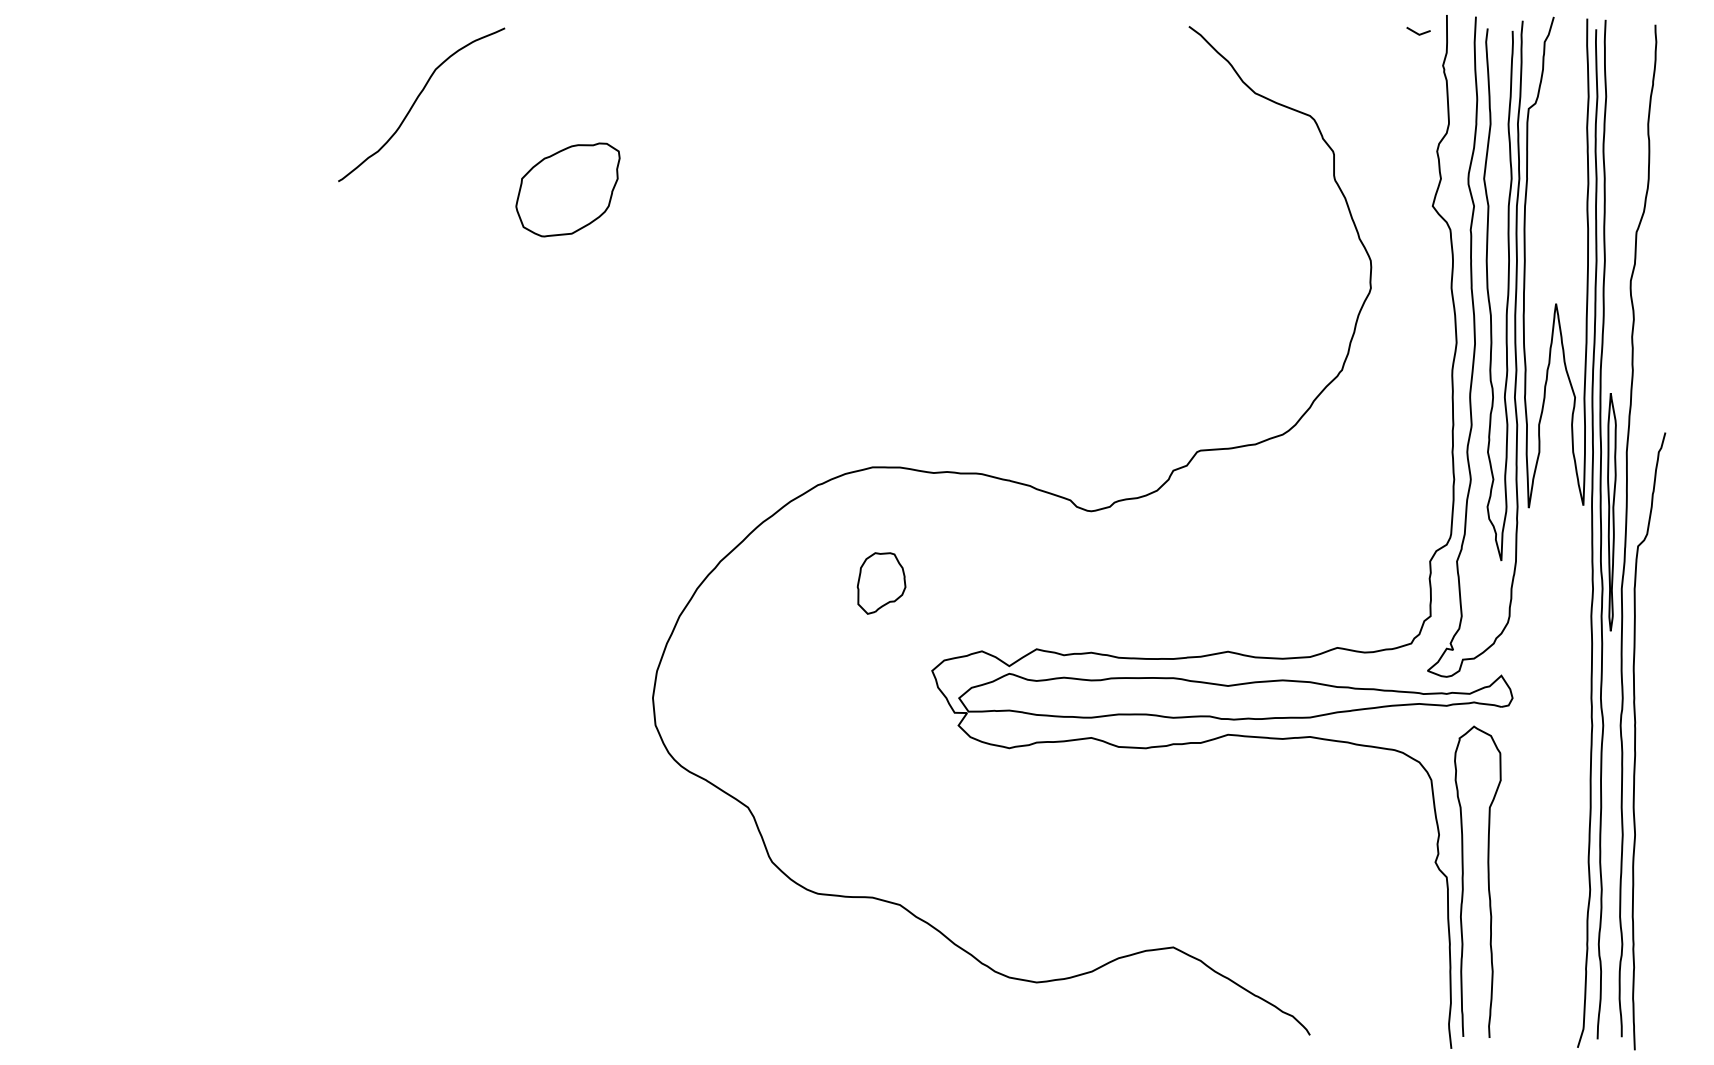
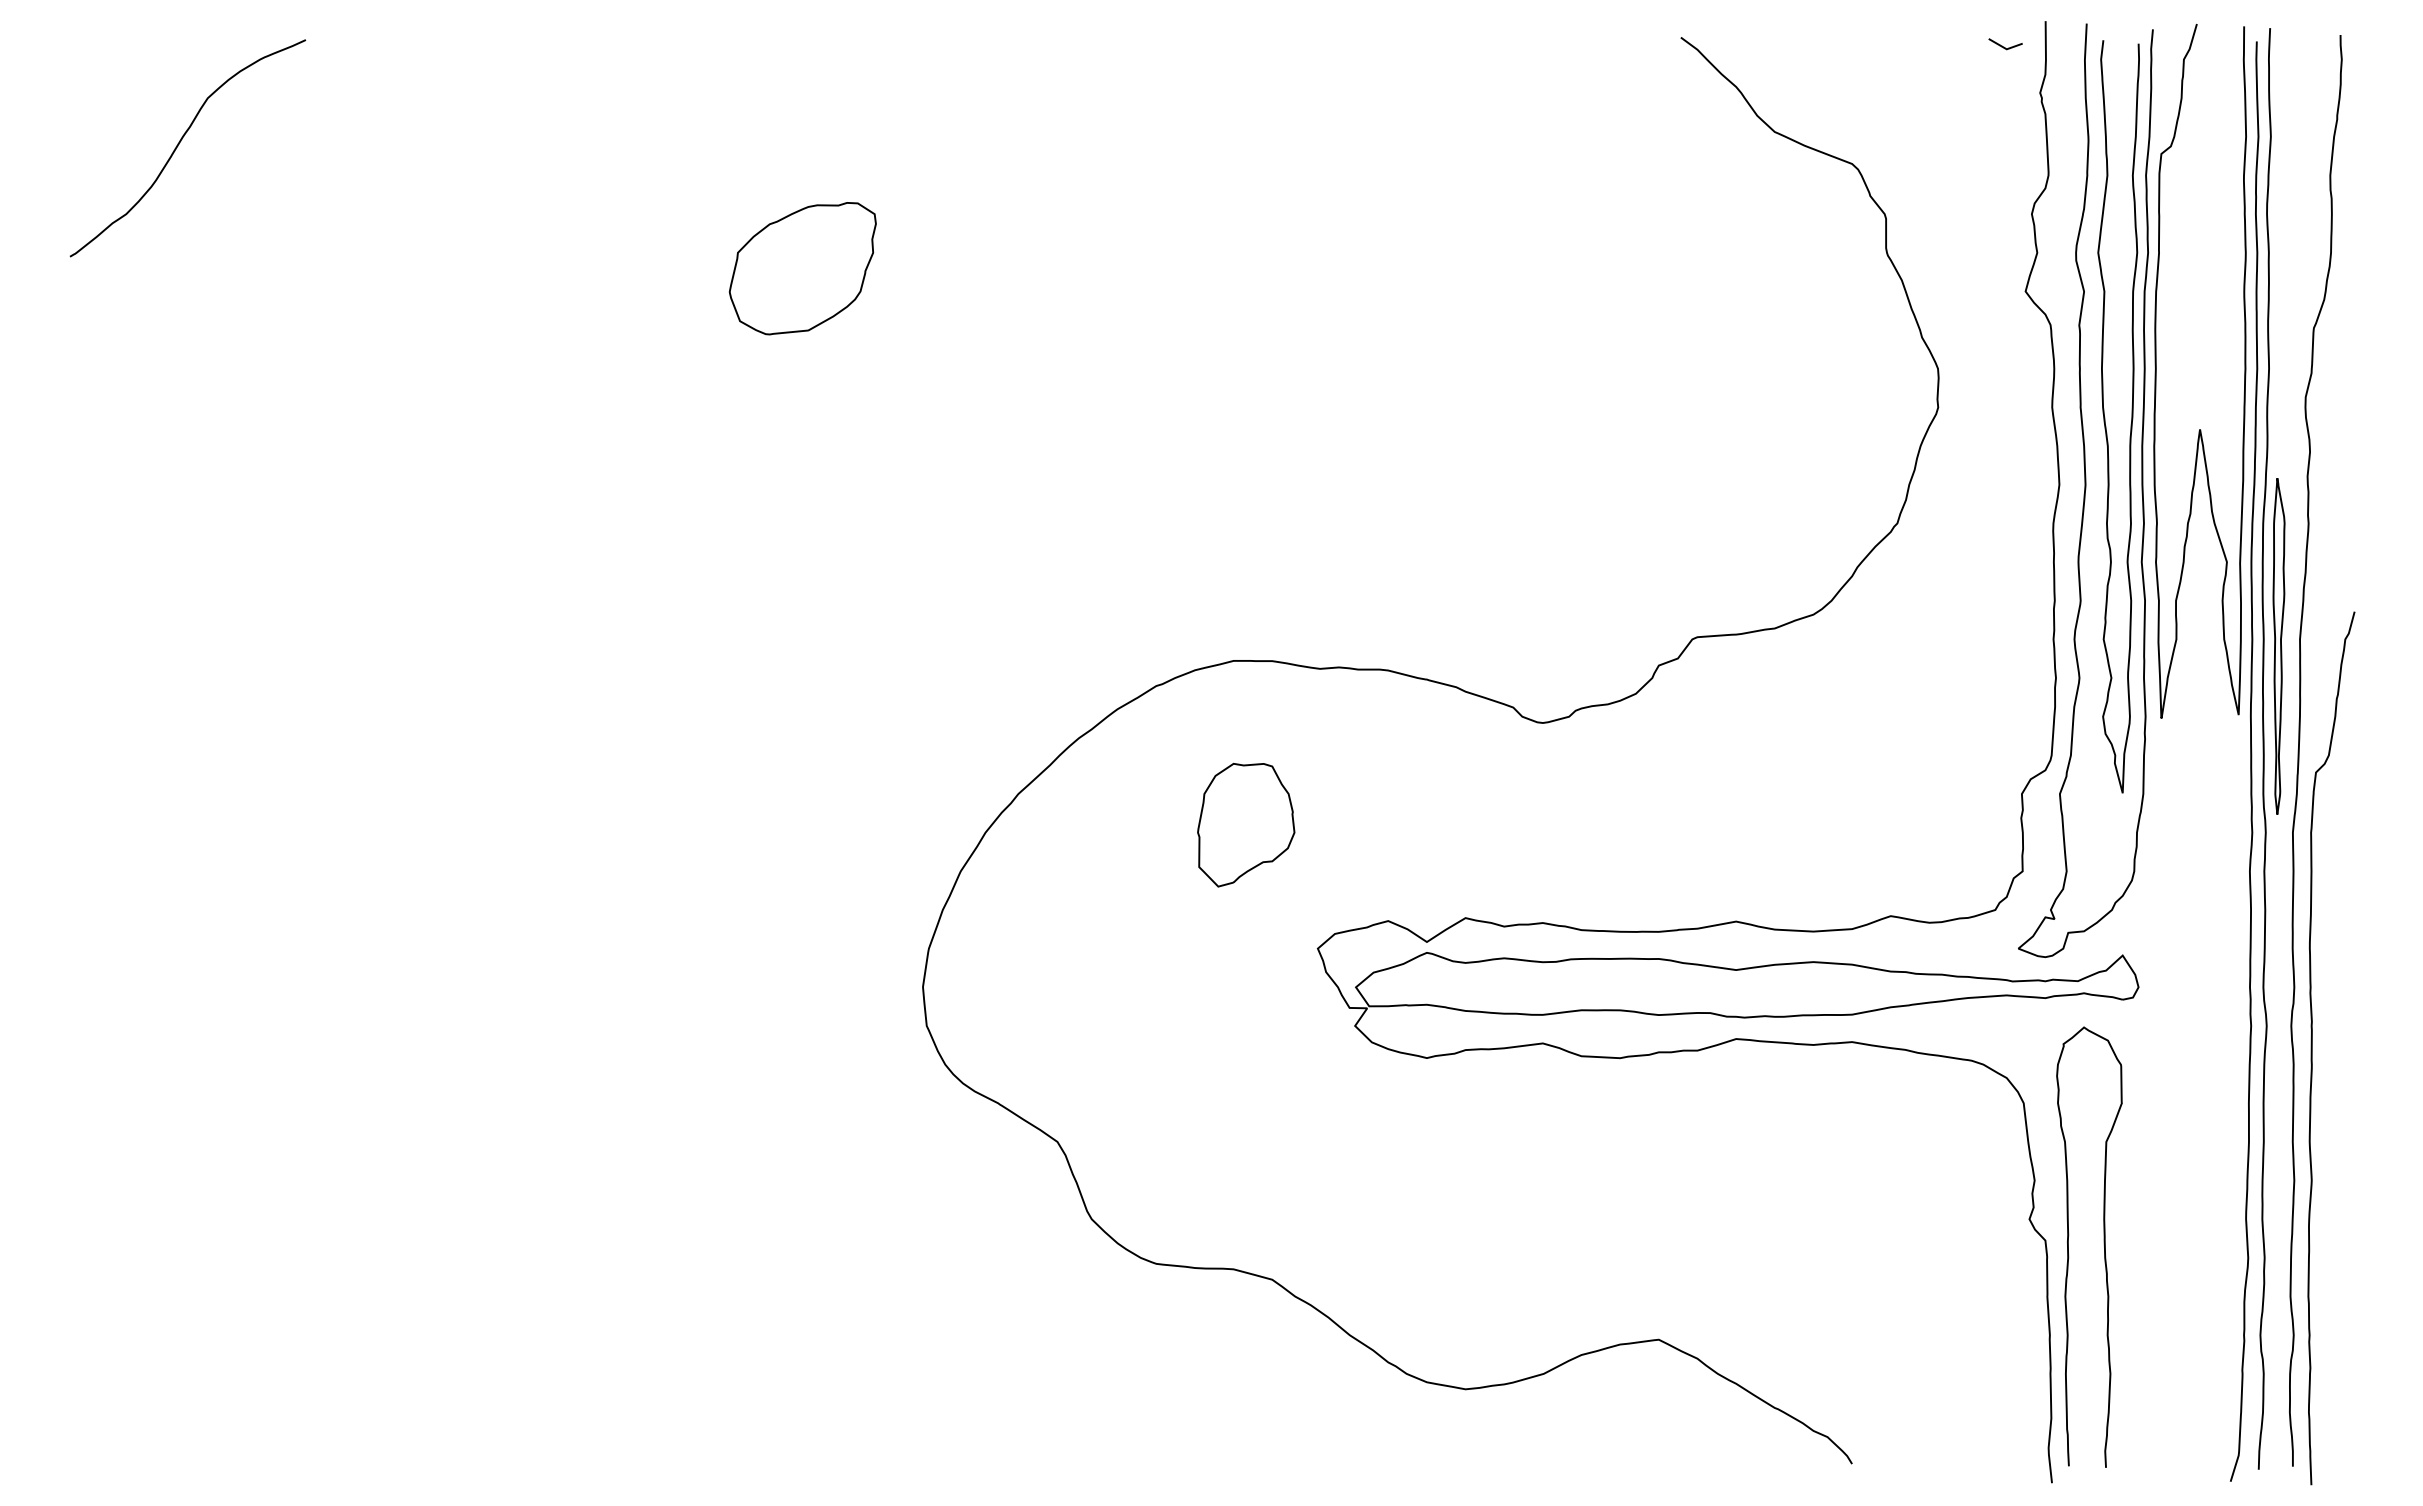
curve: (415, 102) -> (179, 144), moved
part: (1611, 512) -> (2278, 646), moved
part: (881, 583) -> (1246, 824), size x1.43

